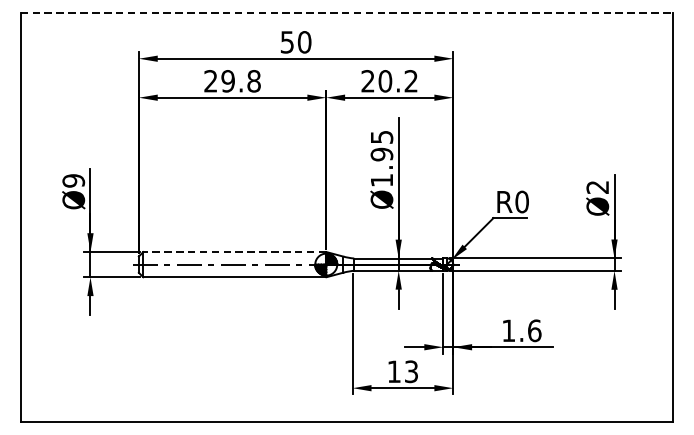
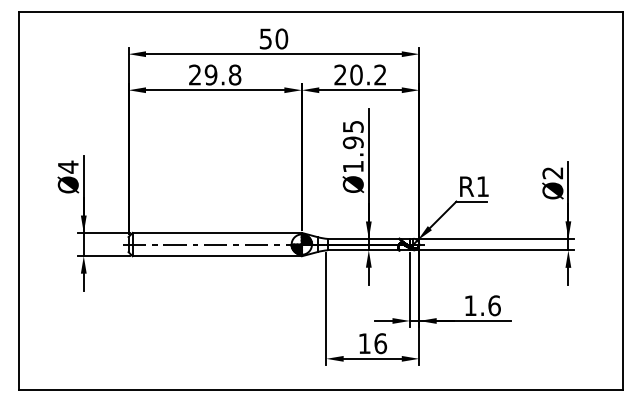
line: (347, 13) -> (321, 12), dashed -> solid
text: (72, 180) -> (67, 166), Ø9 -> Ø4
text: (521, 201) -> (482, 186), R0 -> R1
line: (235, 251) -> (217, 232), dashed -> solid
text: (411, 371) -> (380, 343), 13 -> 16

